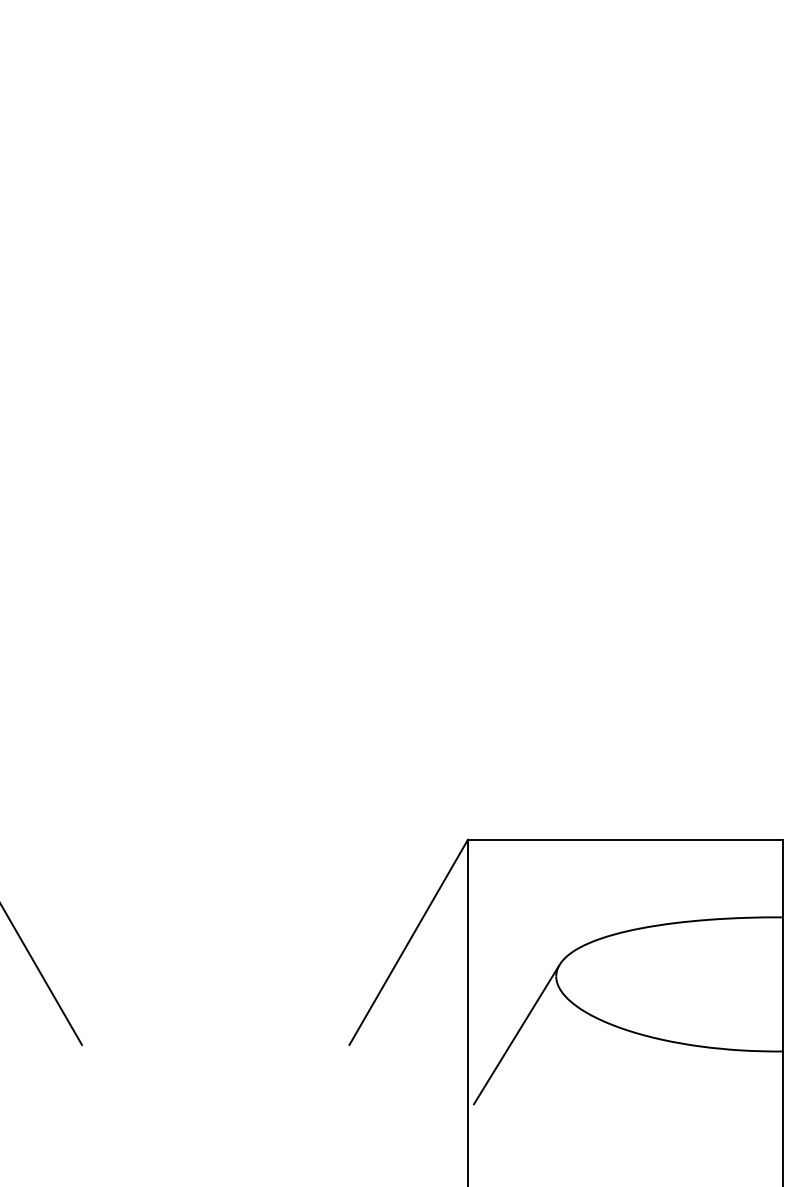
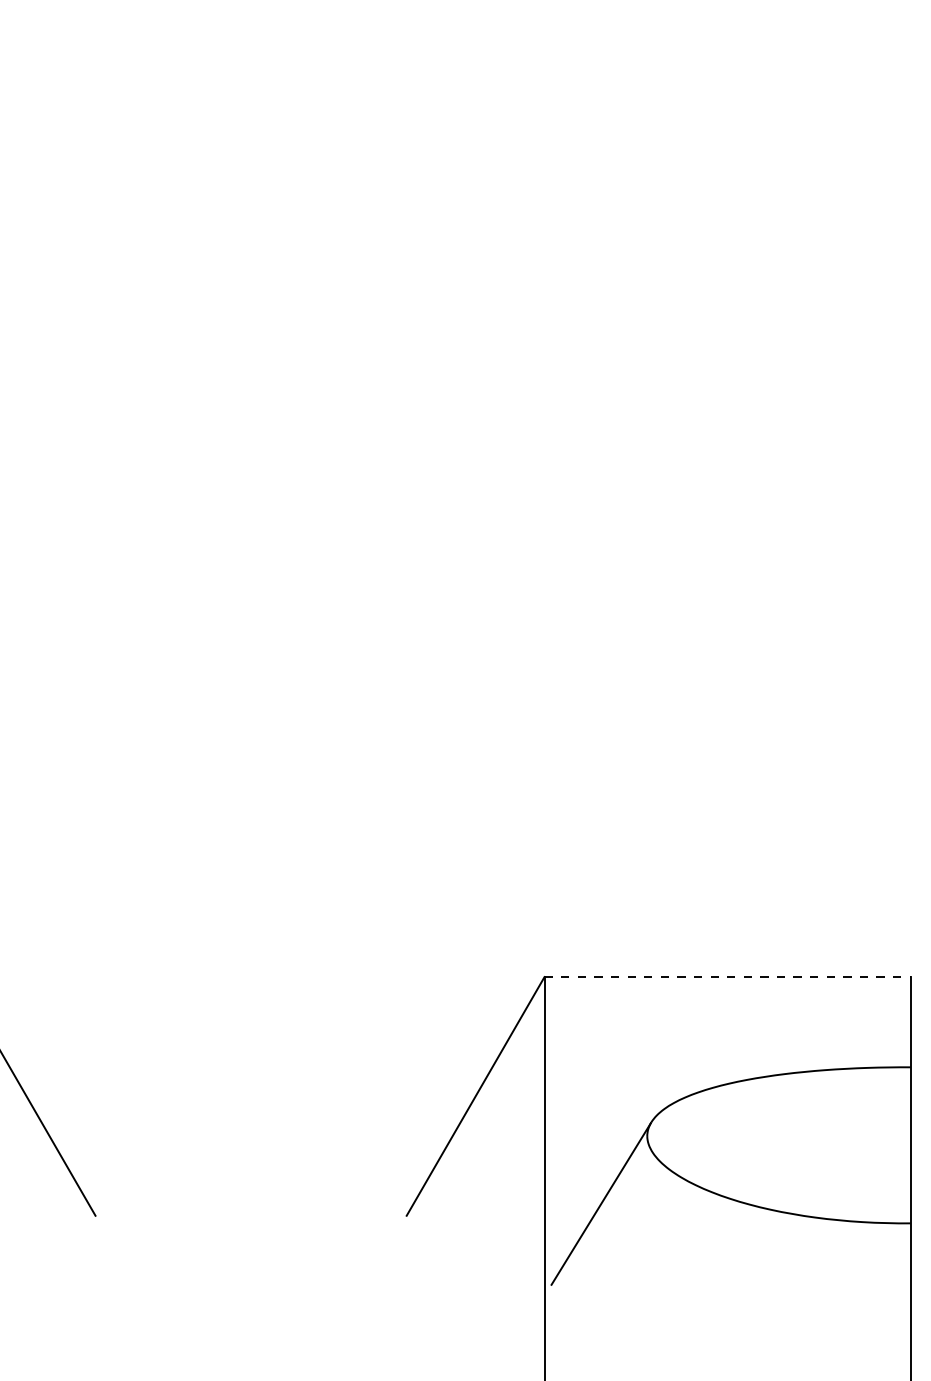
line: (625, 839) -> (727, 976), solid -> dashed

